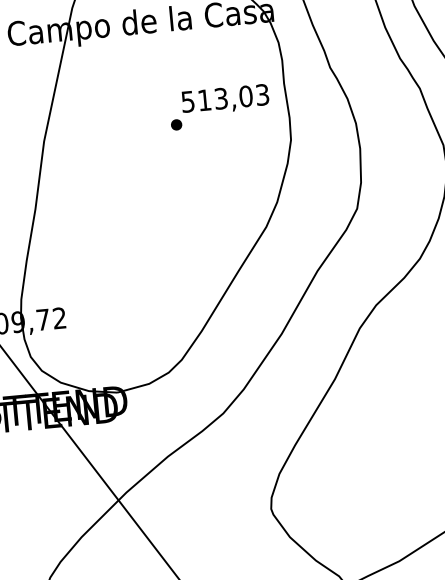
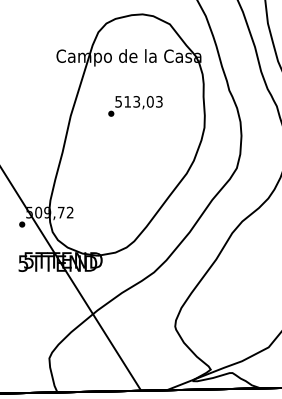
text: (219, 107) -> (135, 106), moved

